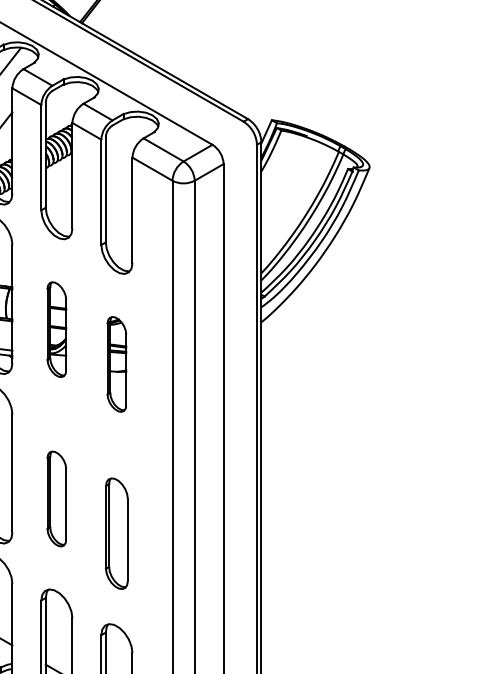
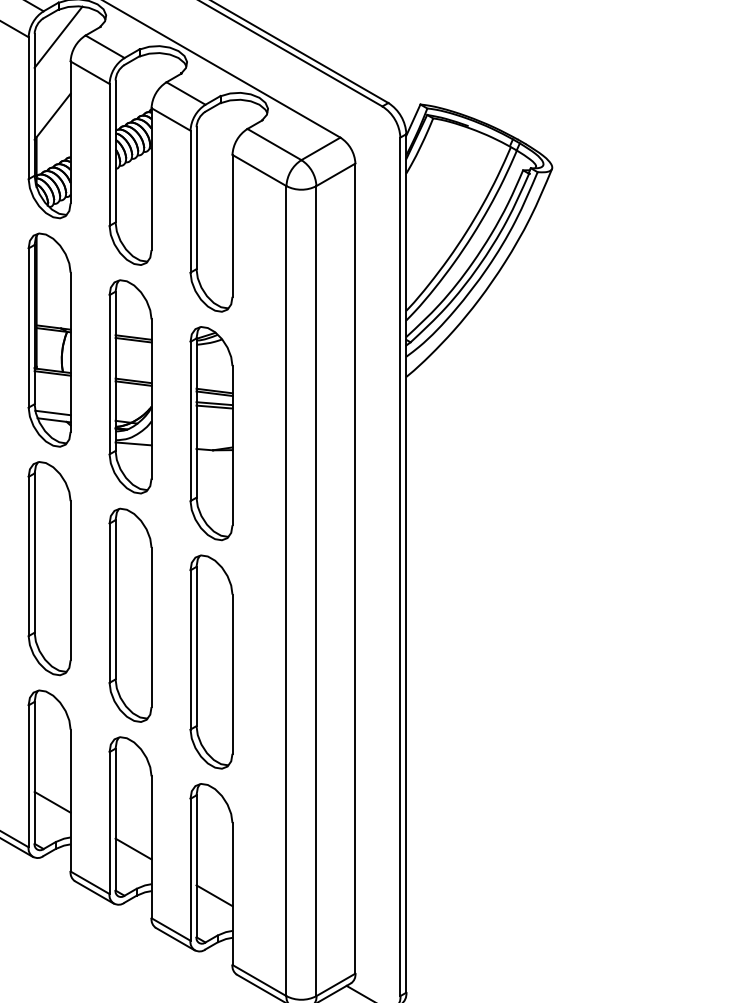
part: (56, 329) -> (130, 386), size x1.67
part: (116, 364) -> (211, 433), size x1.67
part: (56, 498) -> (130, 614), size x1.67
part: (116, 533) -> (211, 661), size x1.43

